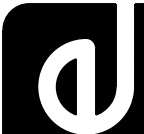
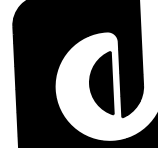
part: (65, 86) -> (99, 83), moved

